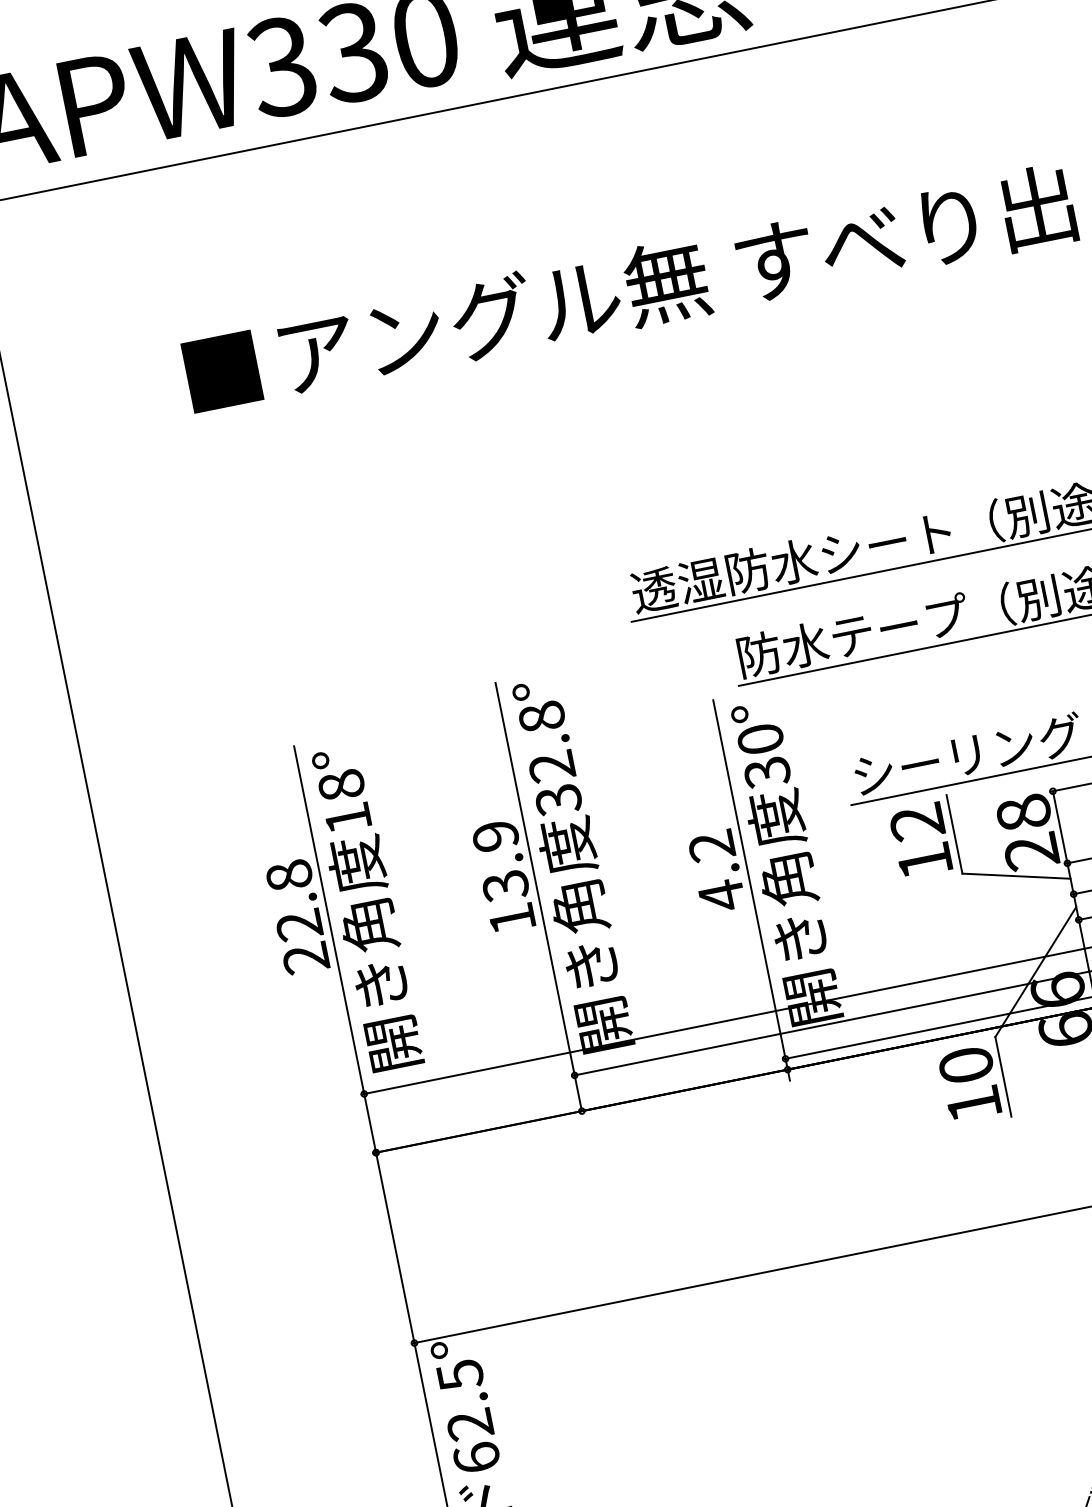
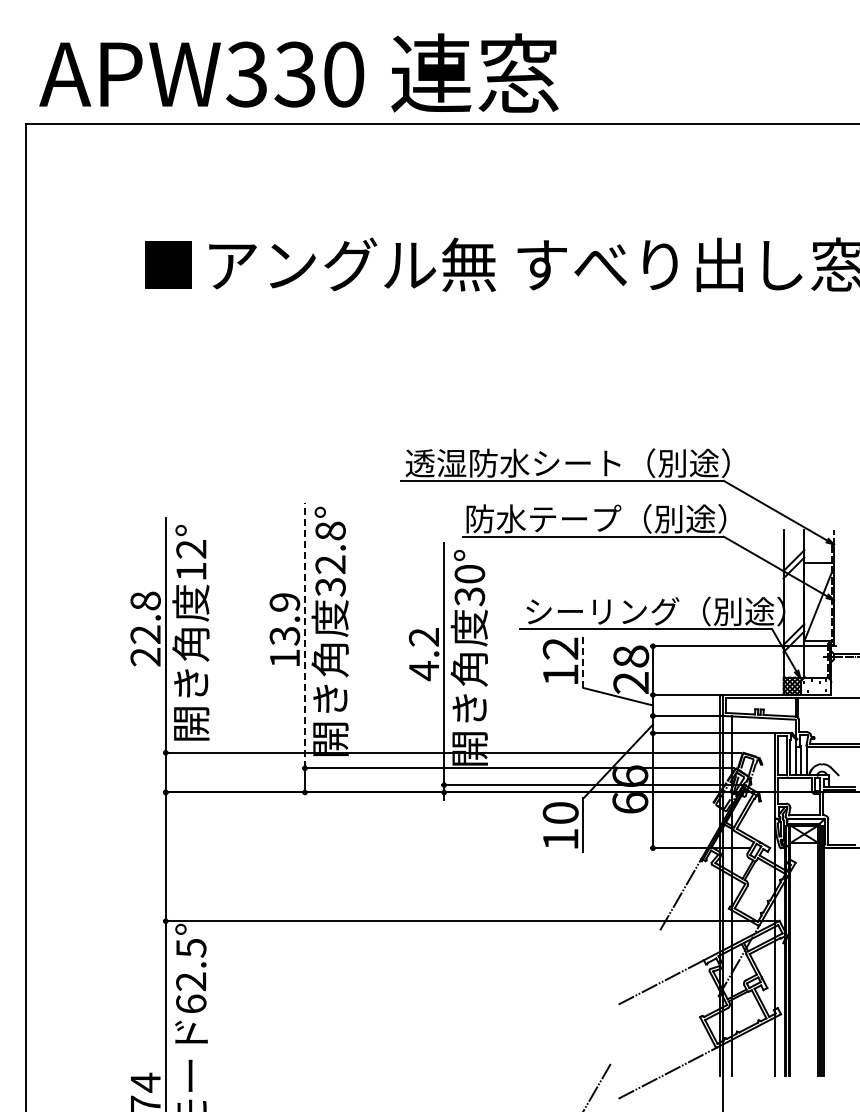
text: (341, 784) -> (191, 548), 18° -> 12°
line: (954, 834) -> (583, 661), solid -> dashed
line: (534, 879) -> (304, 635), solid -> dashed

